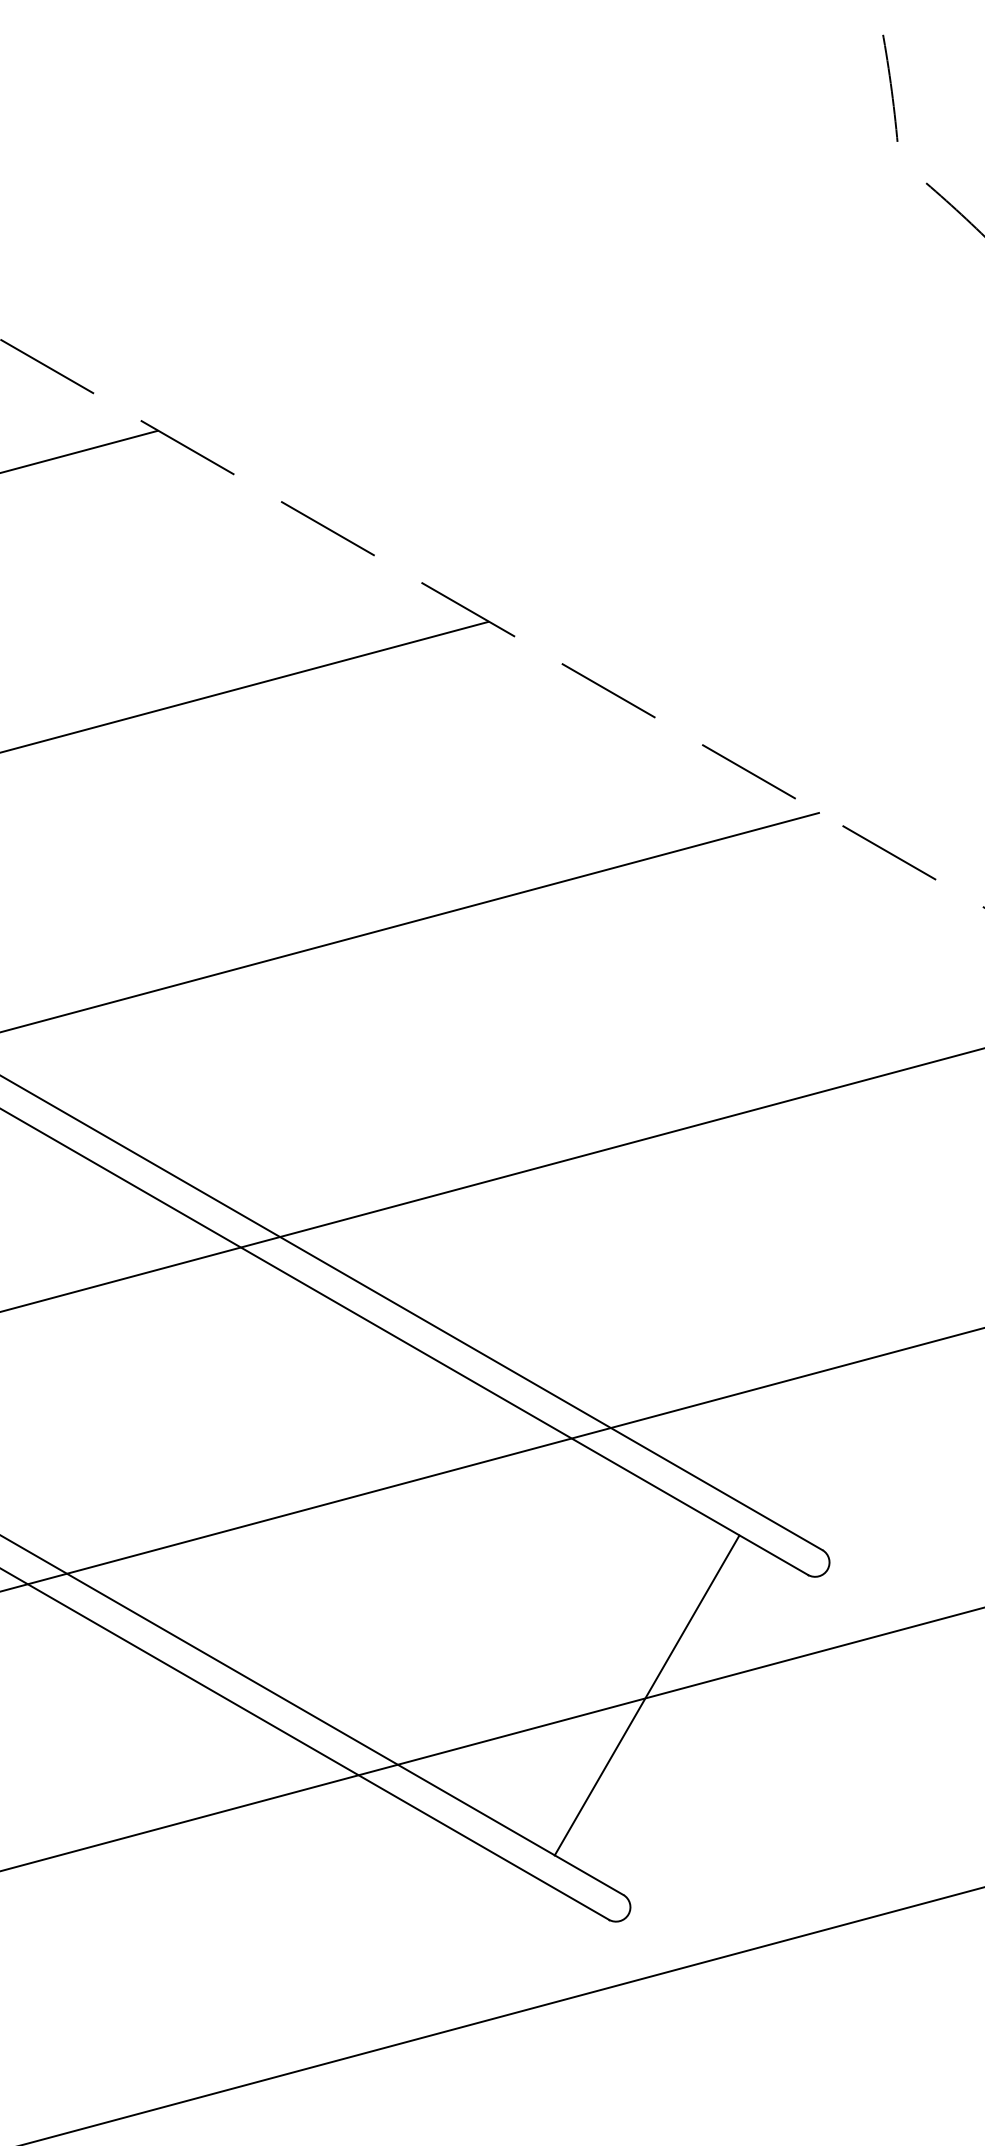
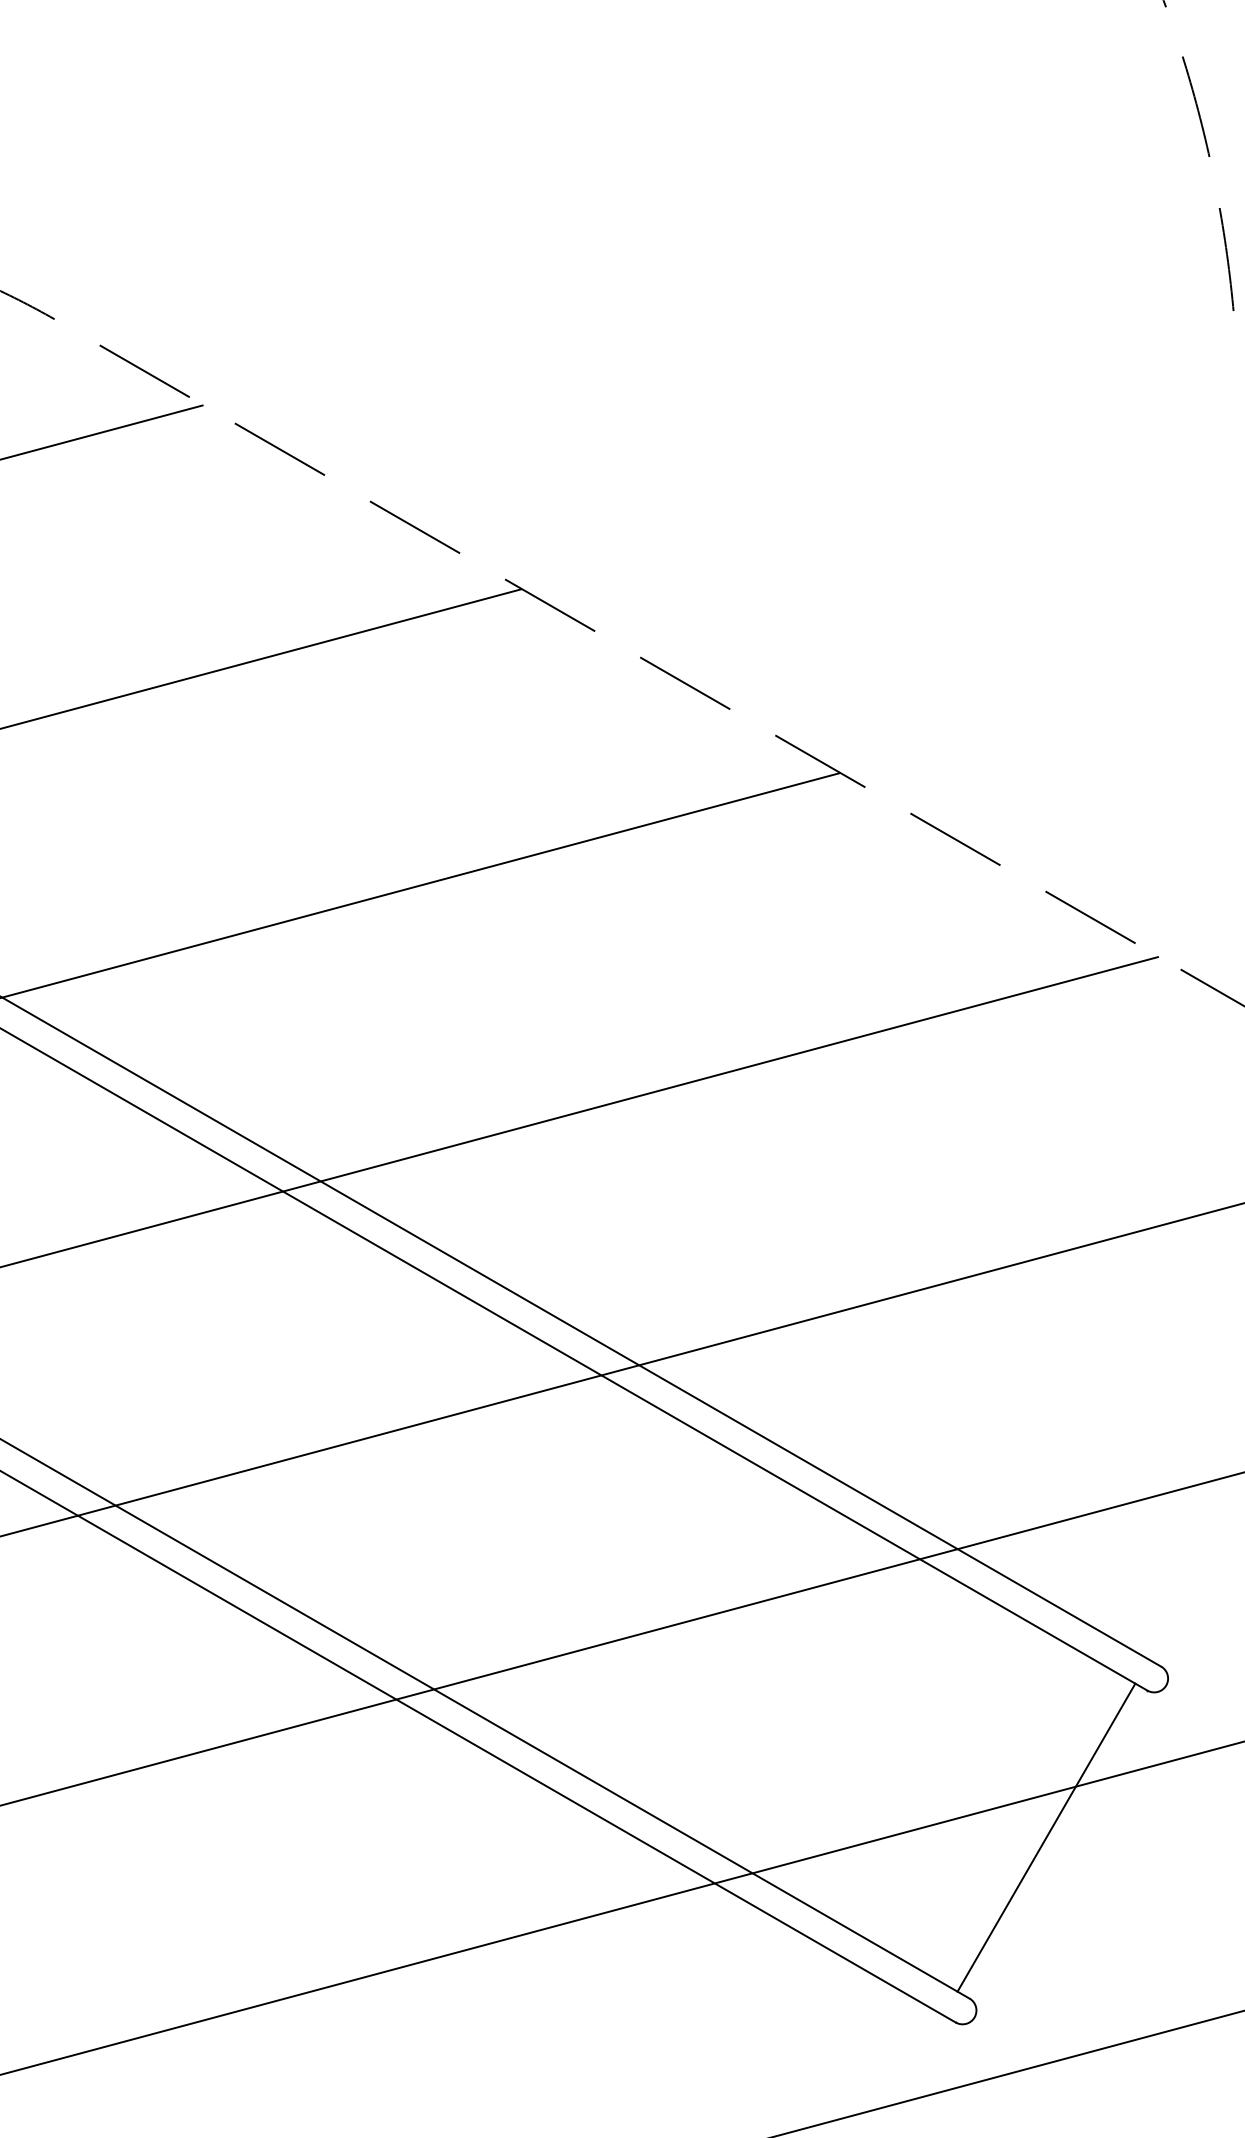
line: (647, 1695) -> (1046, 1837), moved

